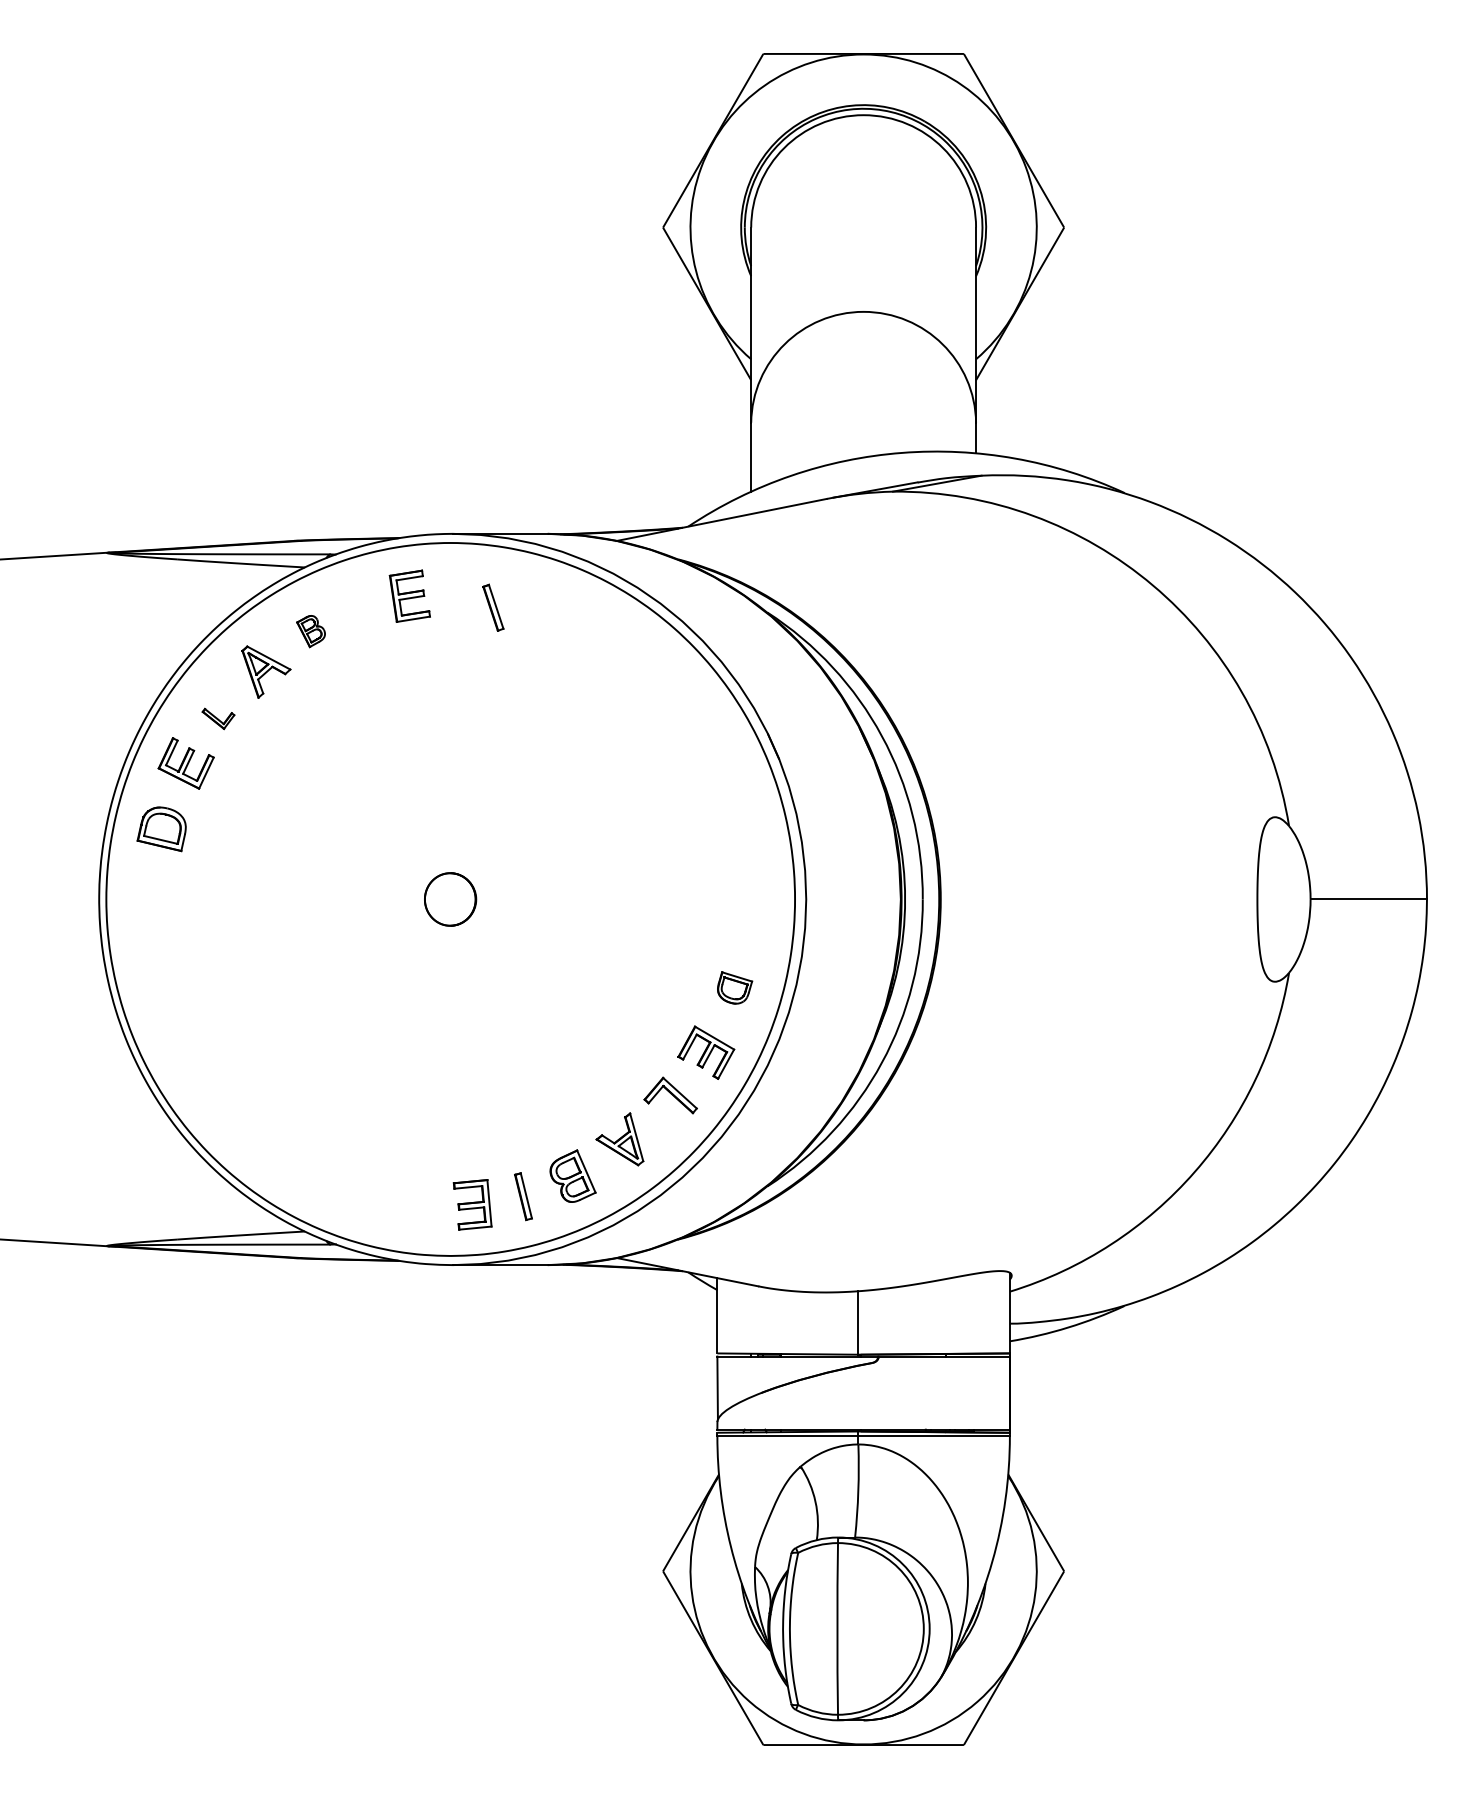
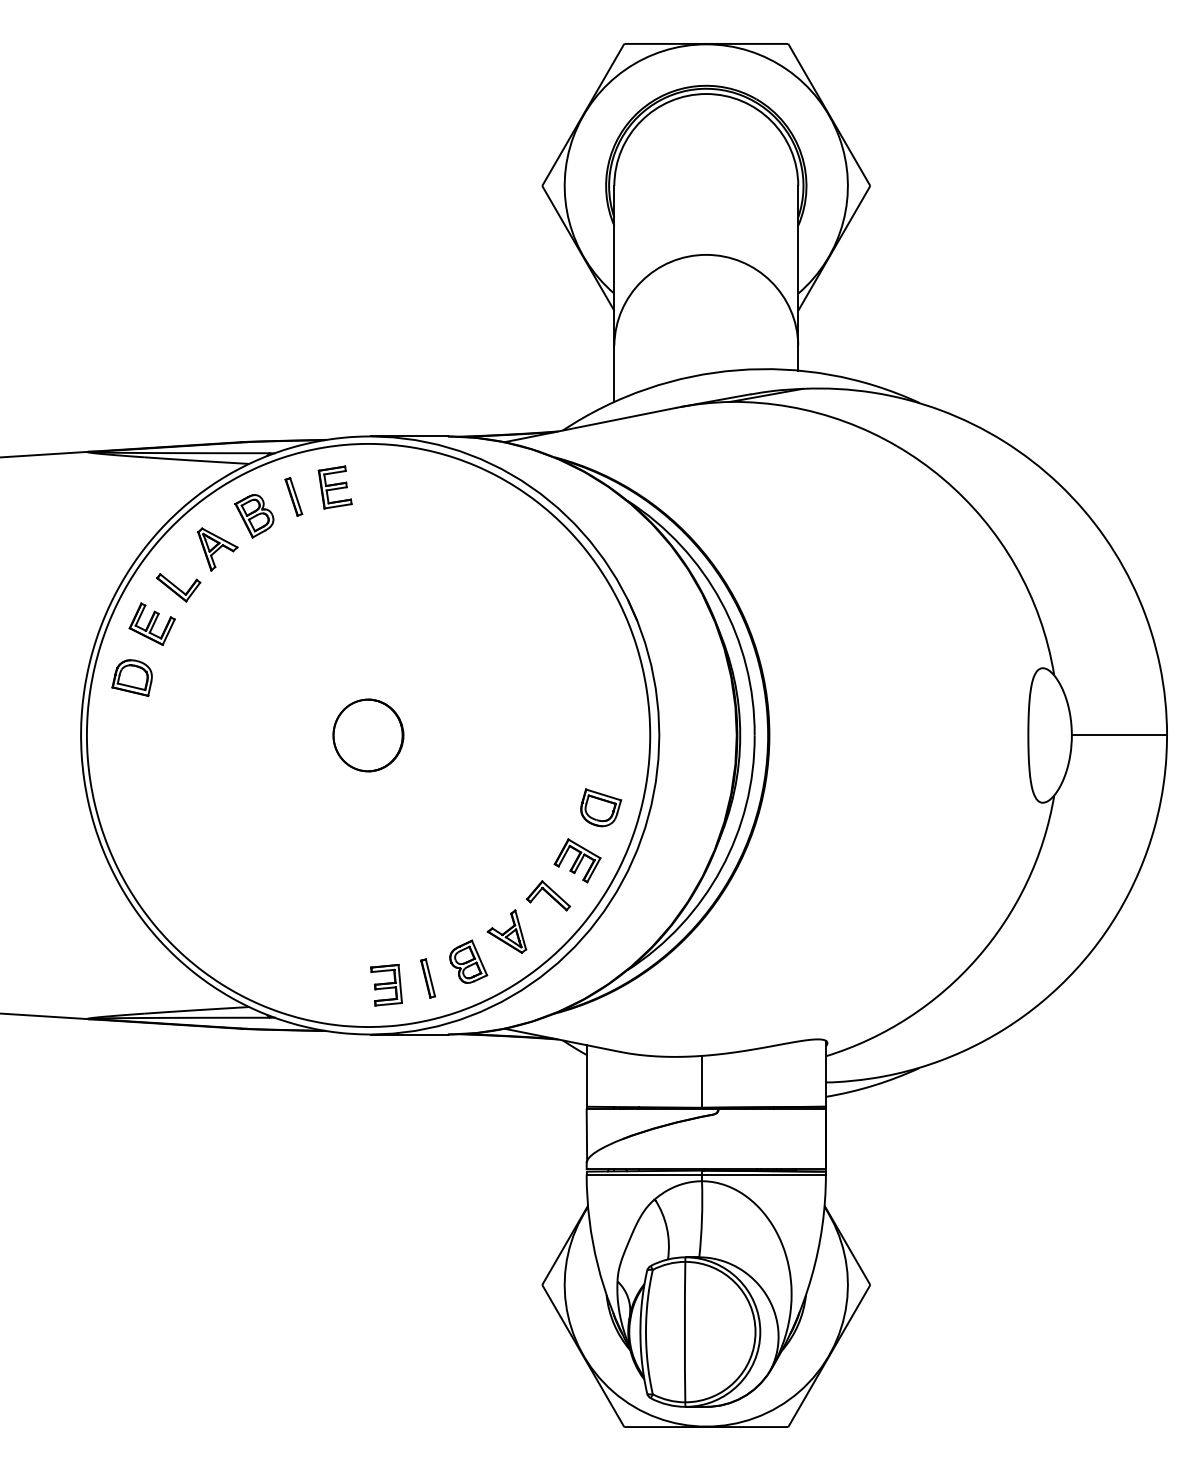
part: (493, 607) -> (293, 496), moved
part: (310, 631) -> (253, 516), size x1.67
part: (218, 718) -> (178, 587), size x1.67
part: (450, 899) -> (368, 735), size x1.67
part: (734, 987) -> (600, 807), size x1.43

